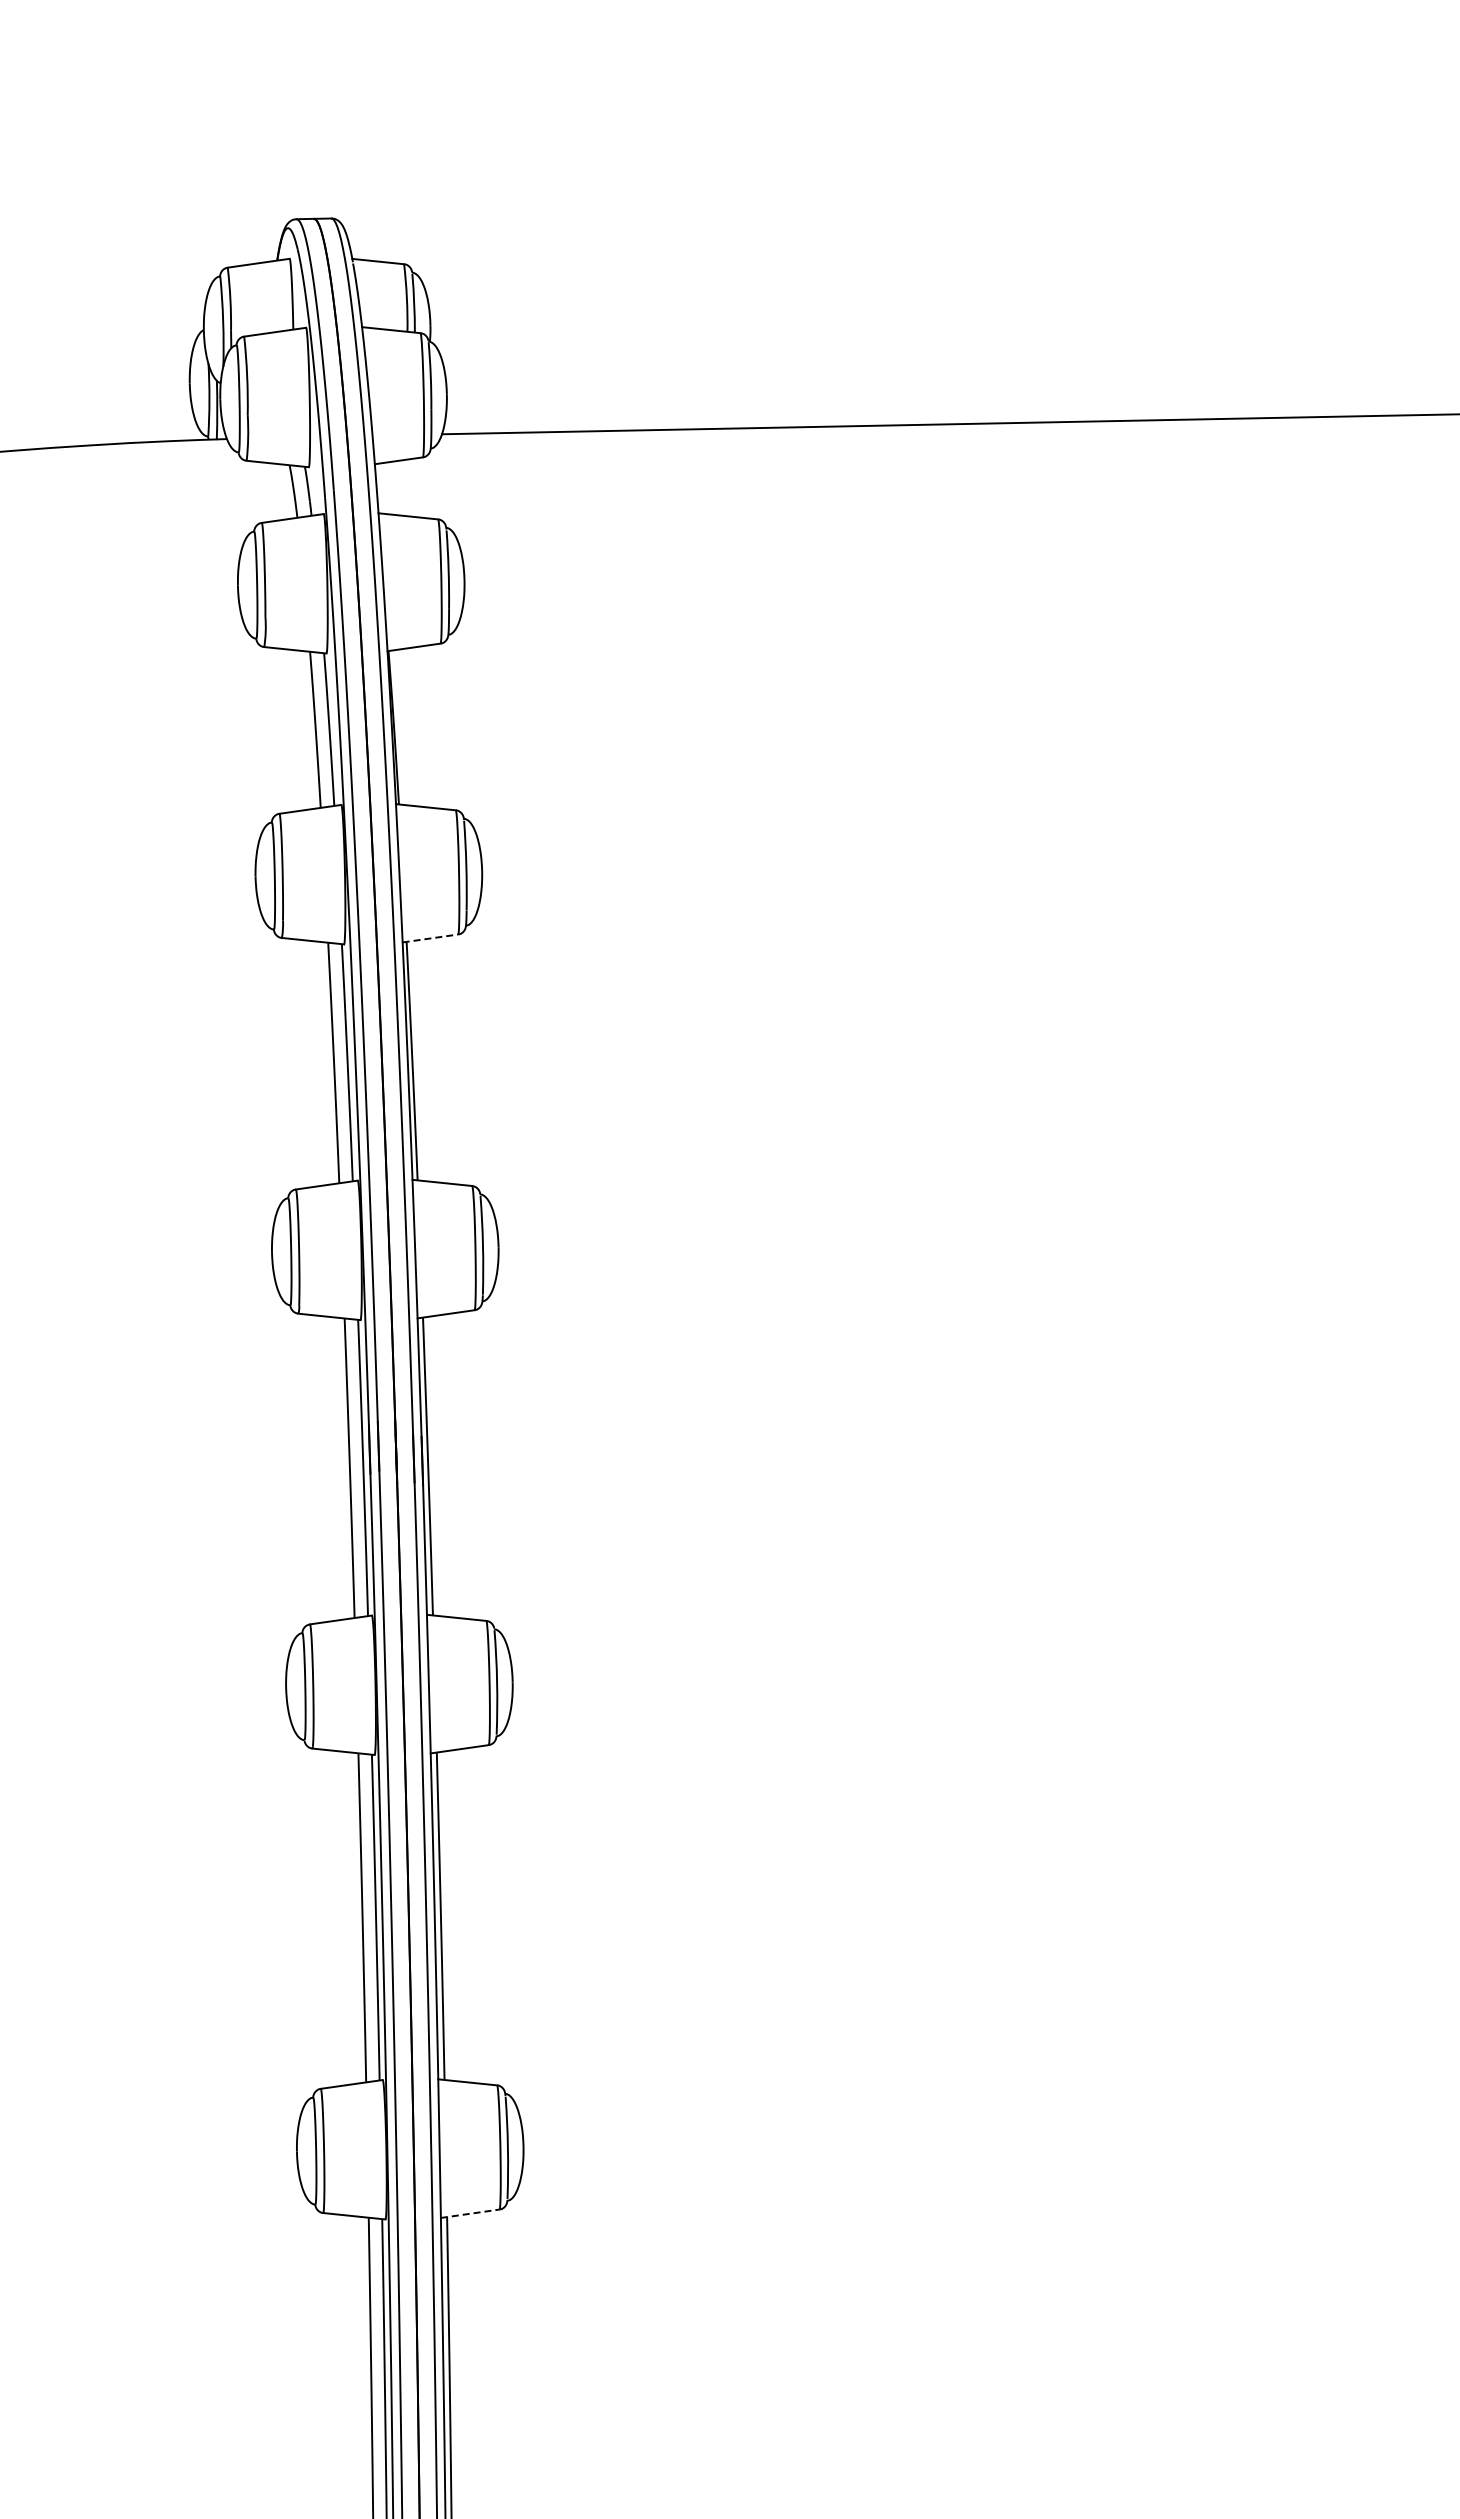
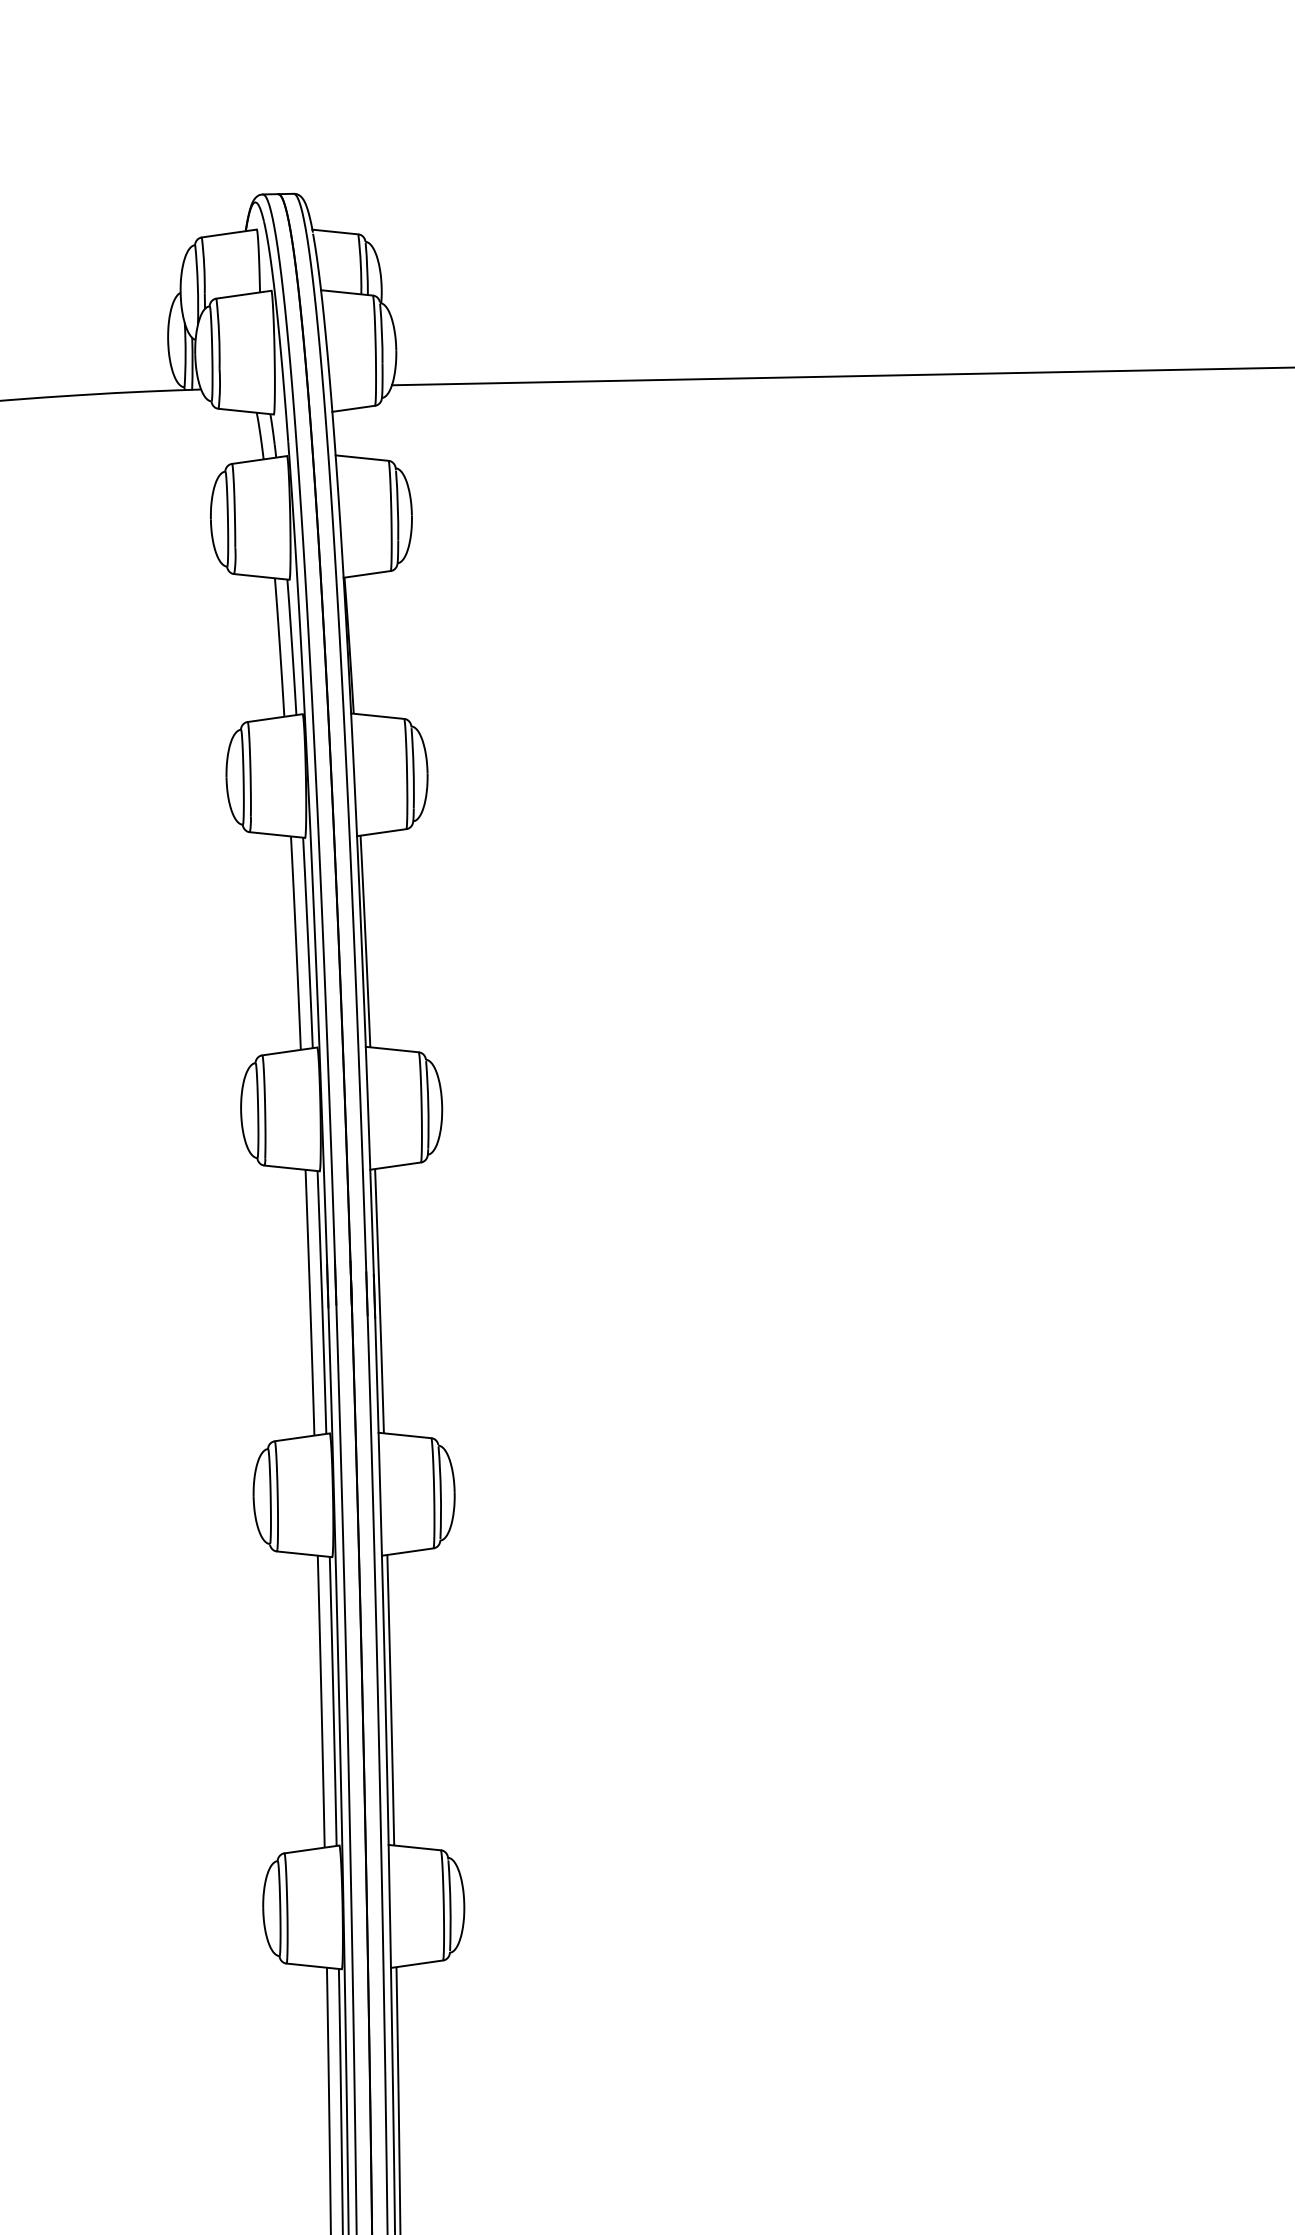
line: (430, 938) -> (381, 832), dashed -> solid
line: (470, 2213) -> (417, 1963), dashed -> solid

